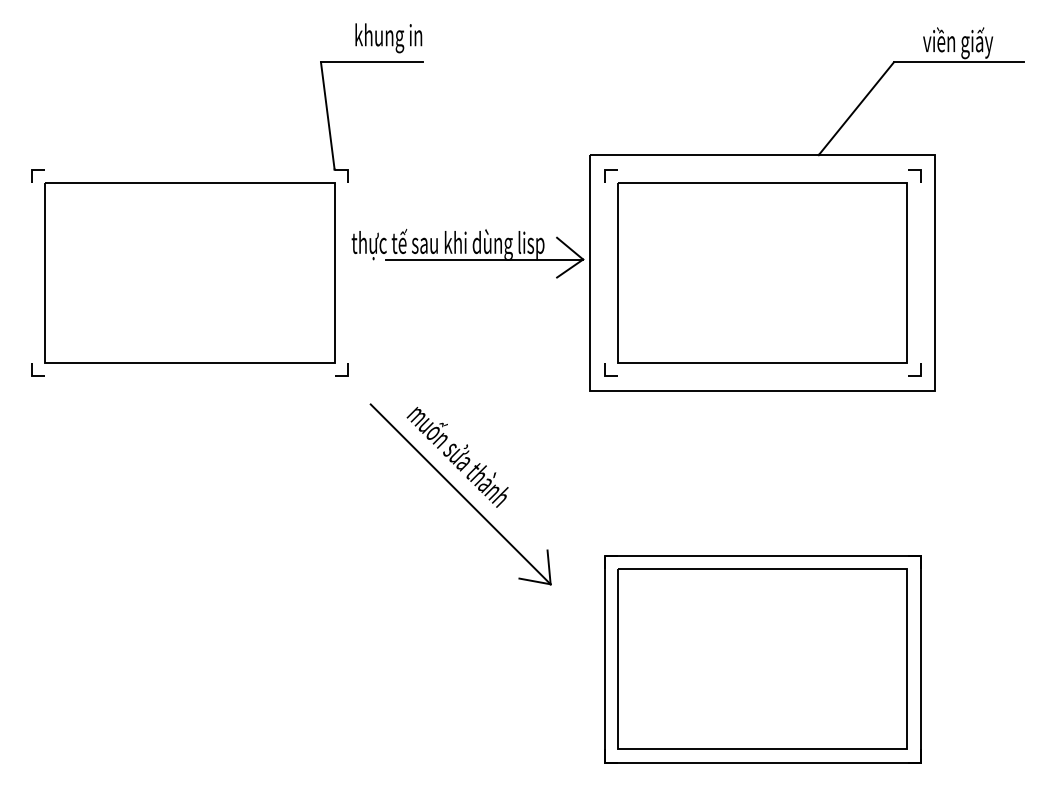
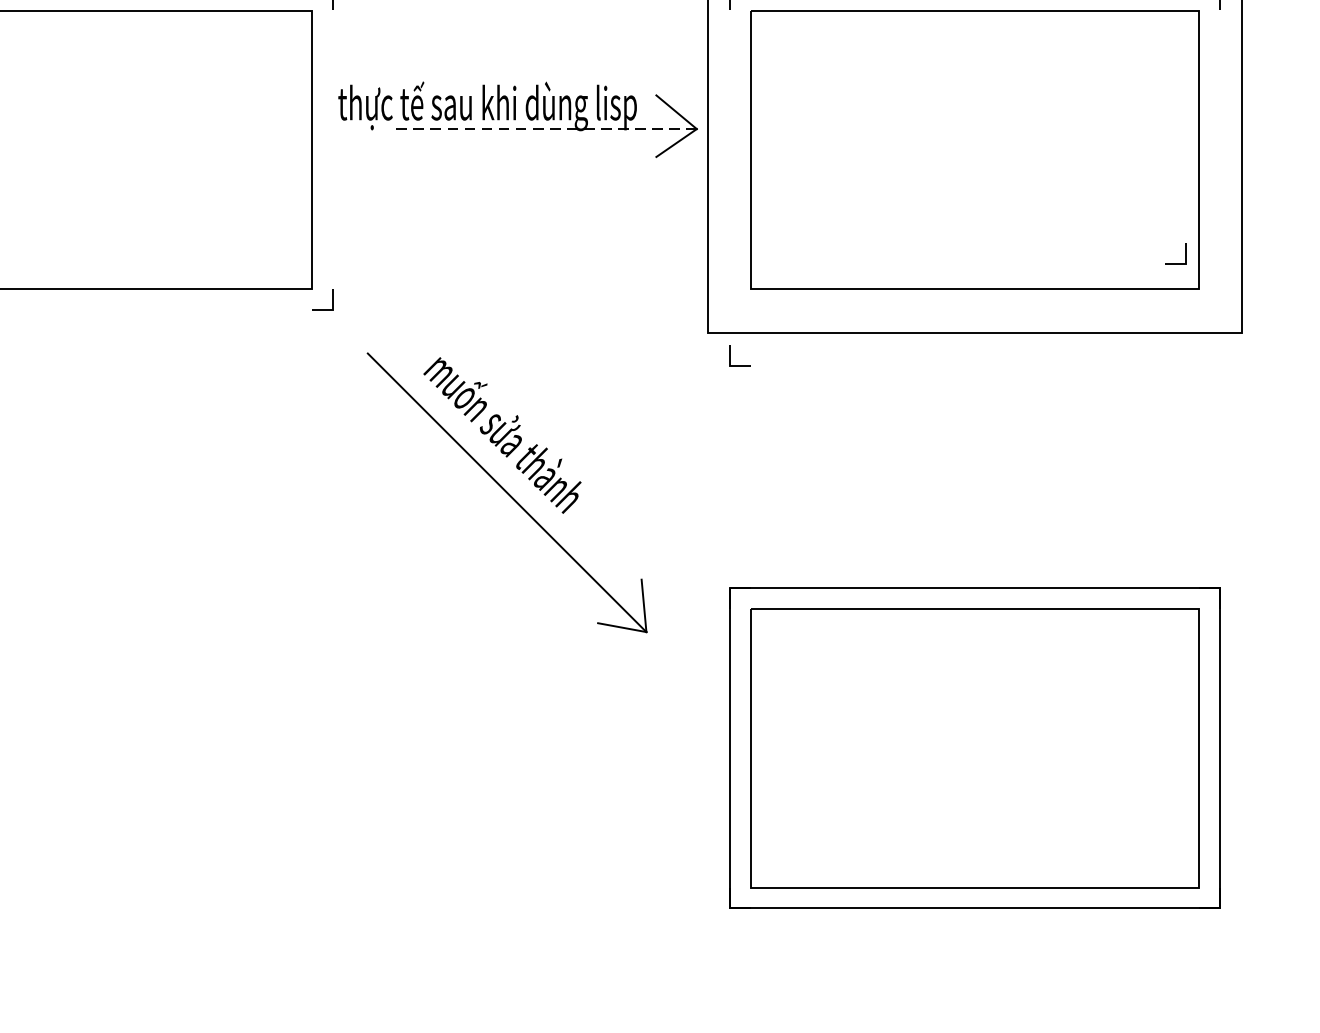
line: (484, 259) -> (543, 129), solid -> dashed
line: (605, 369) -> (731, 355), moved
line: (920, 369) -> (1185, 252), moved

